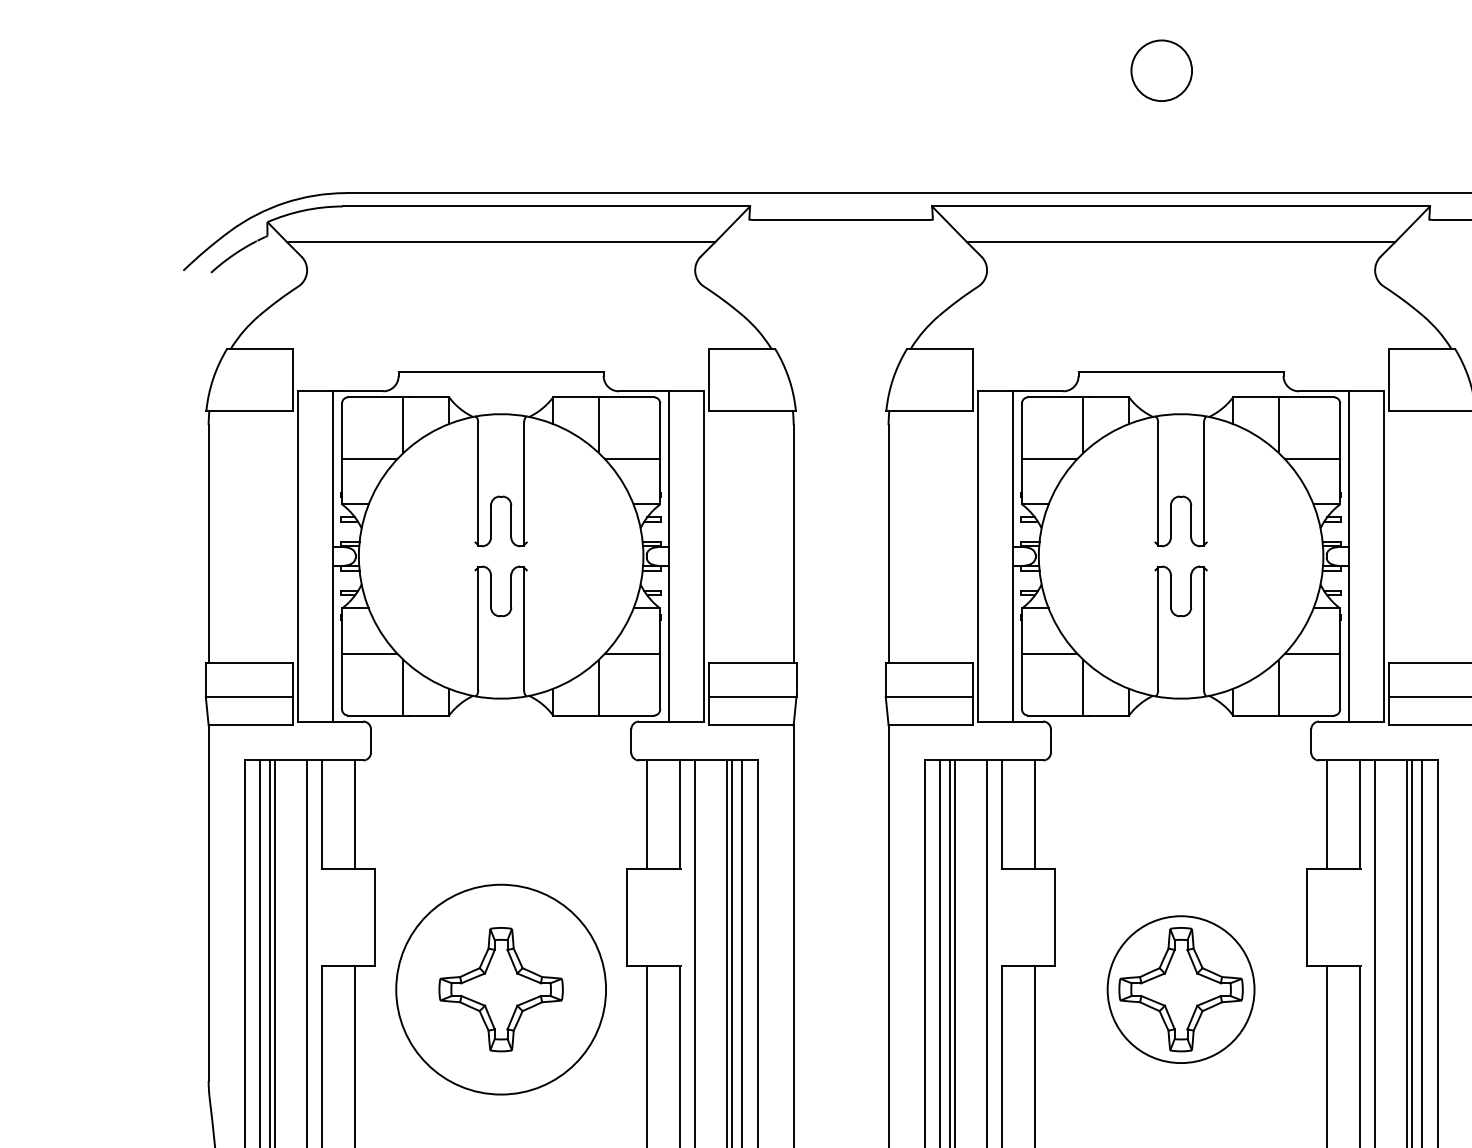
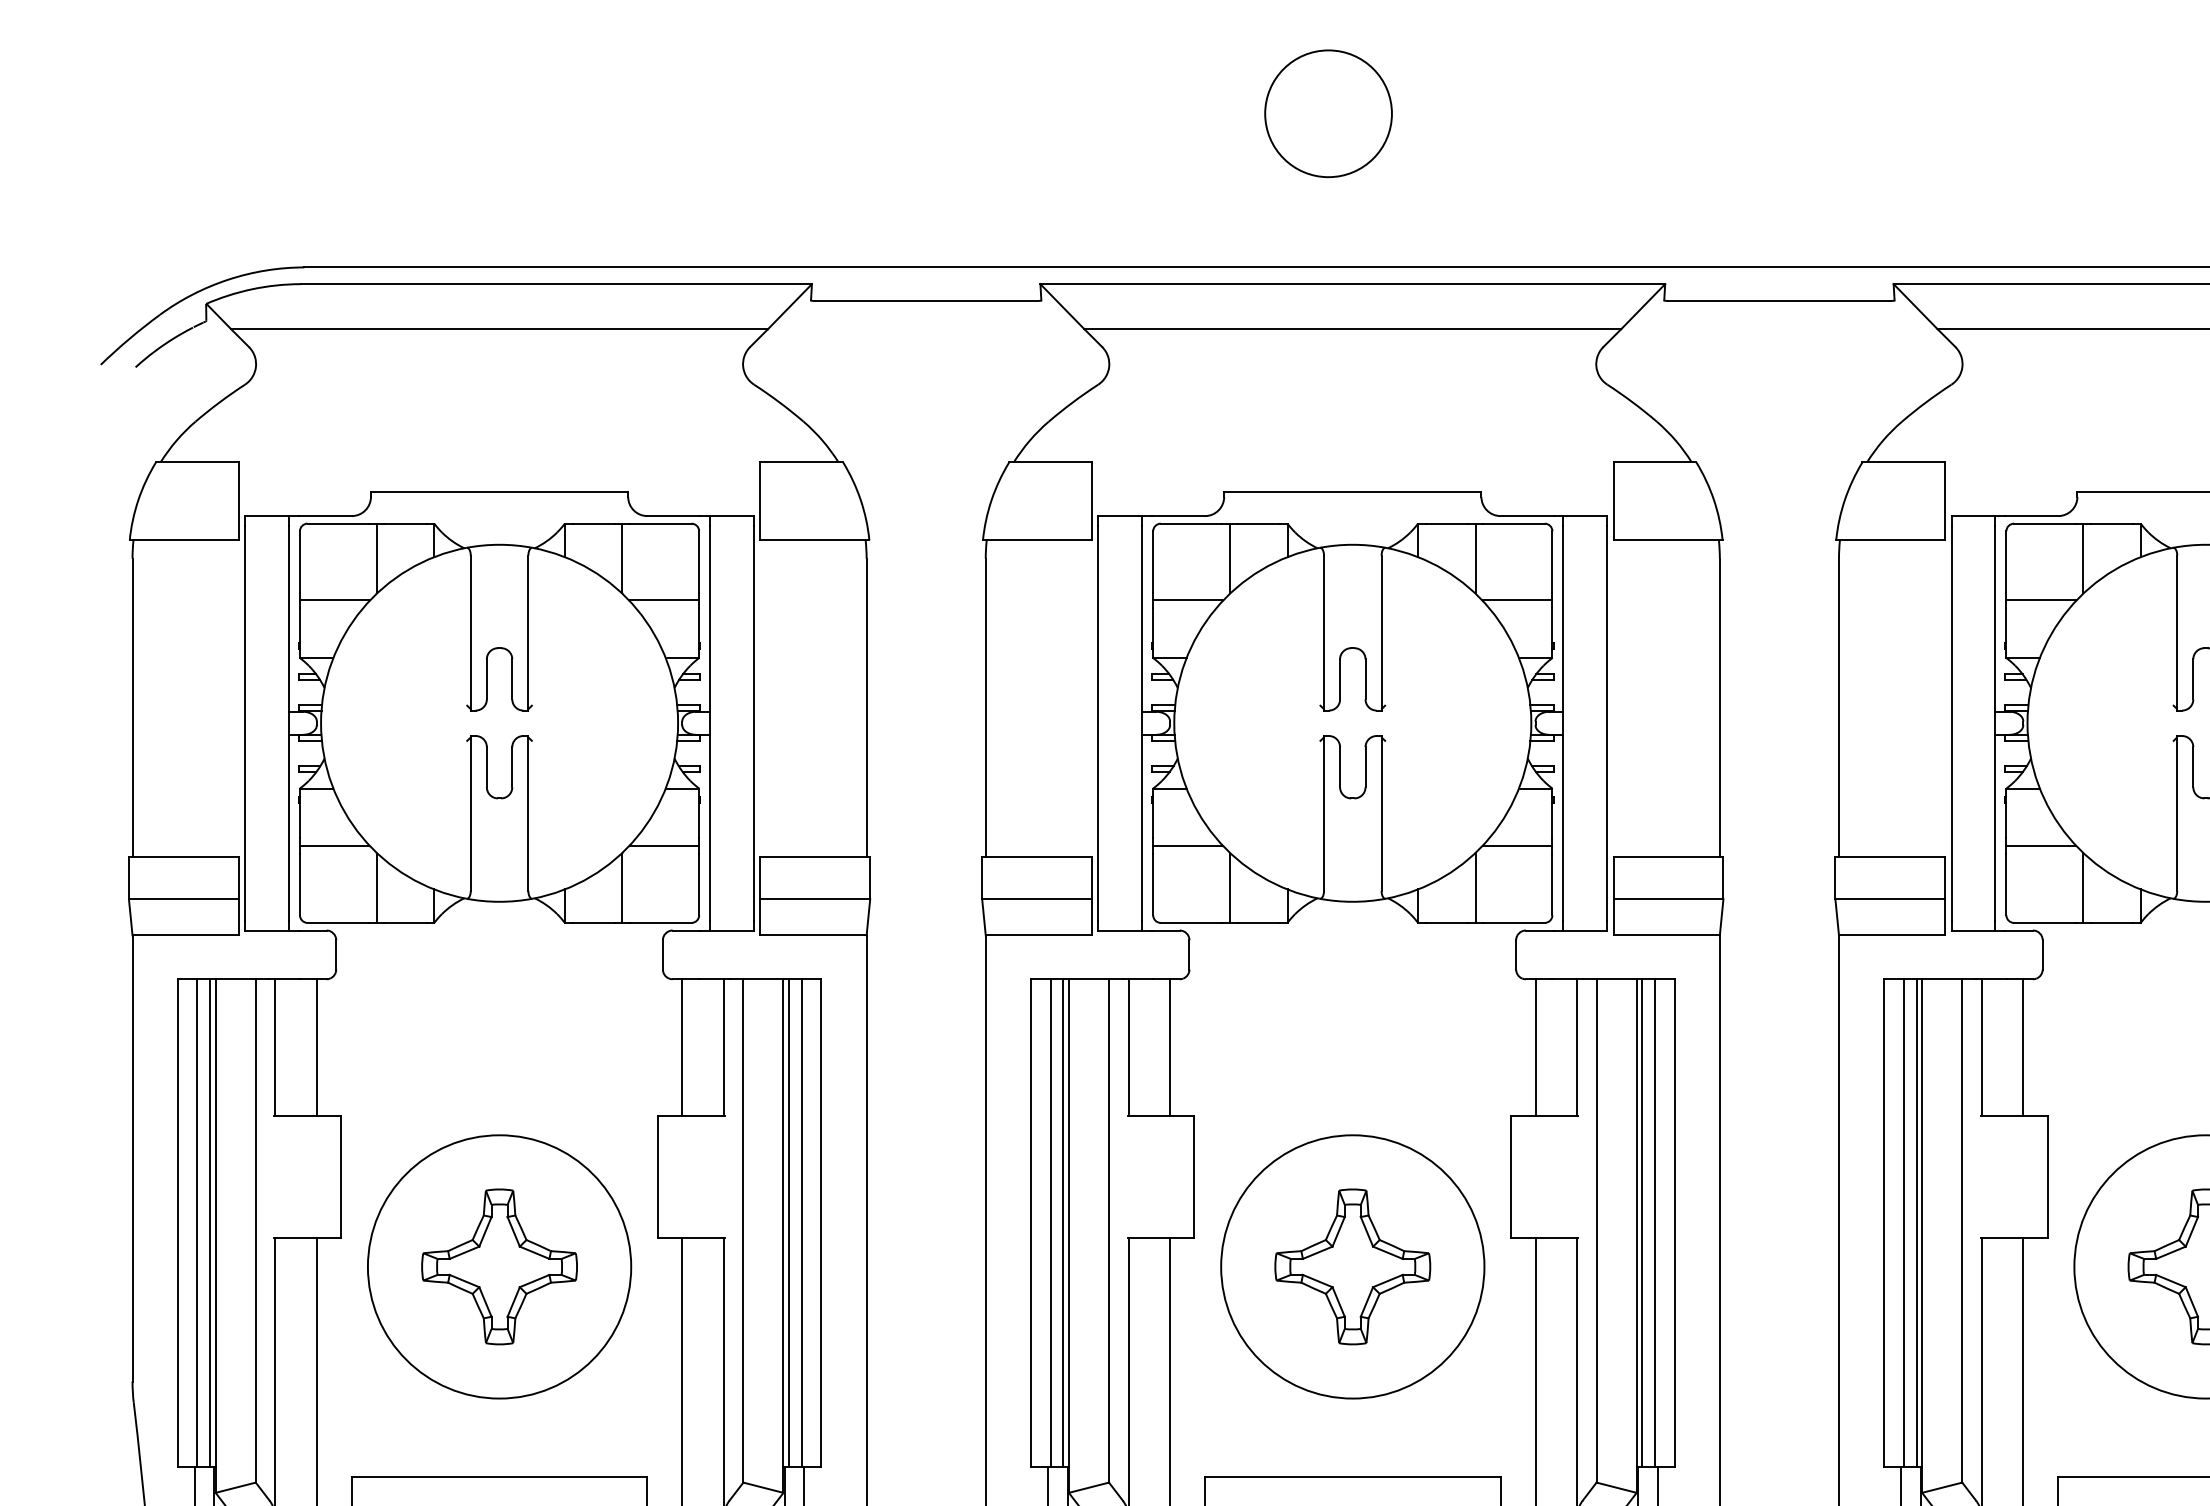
circle: (1161, 70) -> (1328, 113), size x1.67
circle: (1180, 989) -> (1352, 1266), size x1.43

